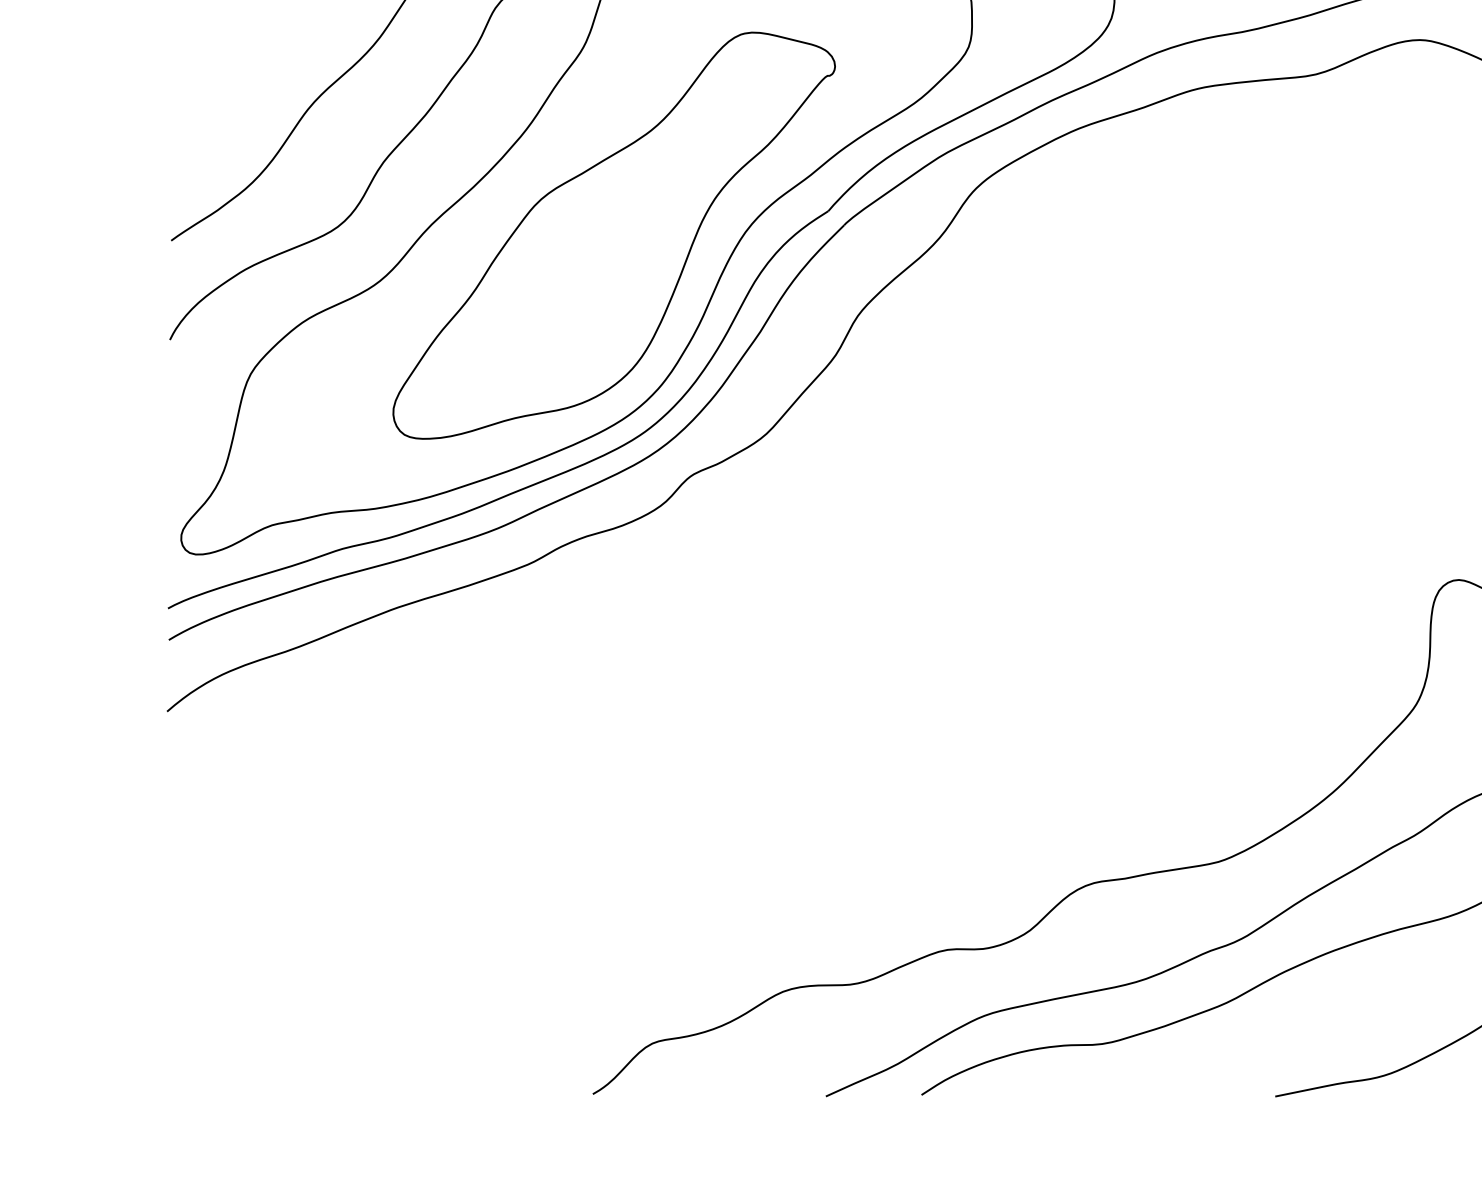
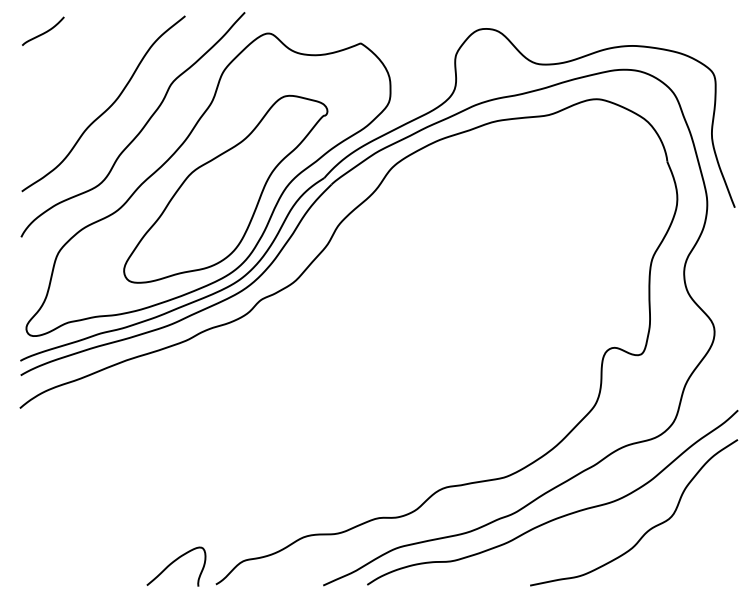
curve: (500, 1048) -> (173, 563), added

